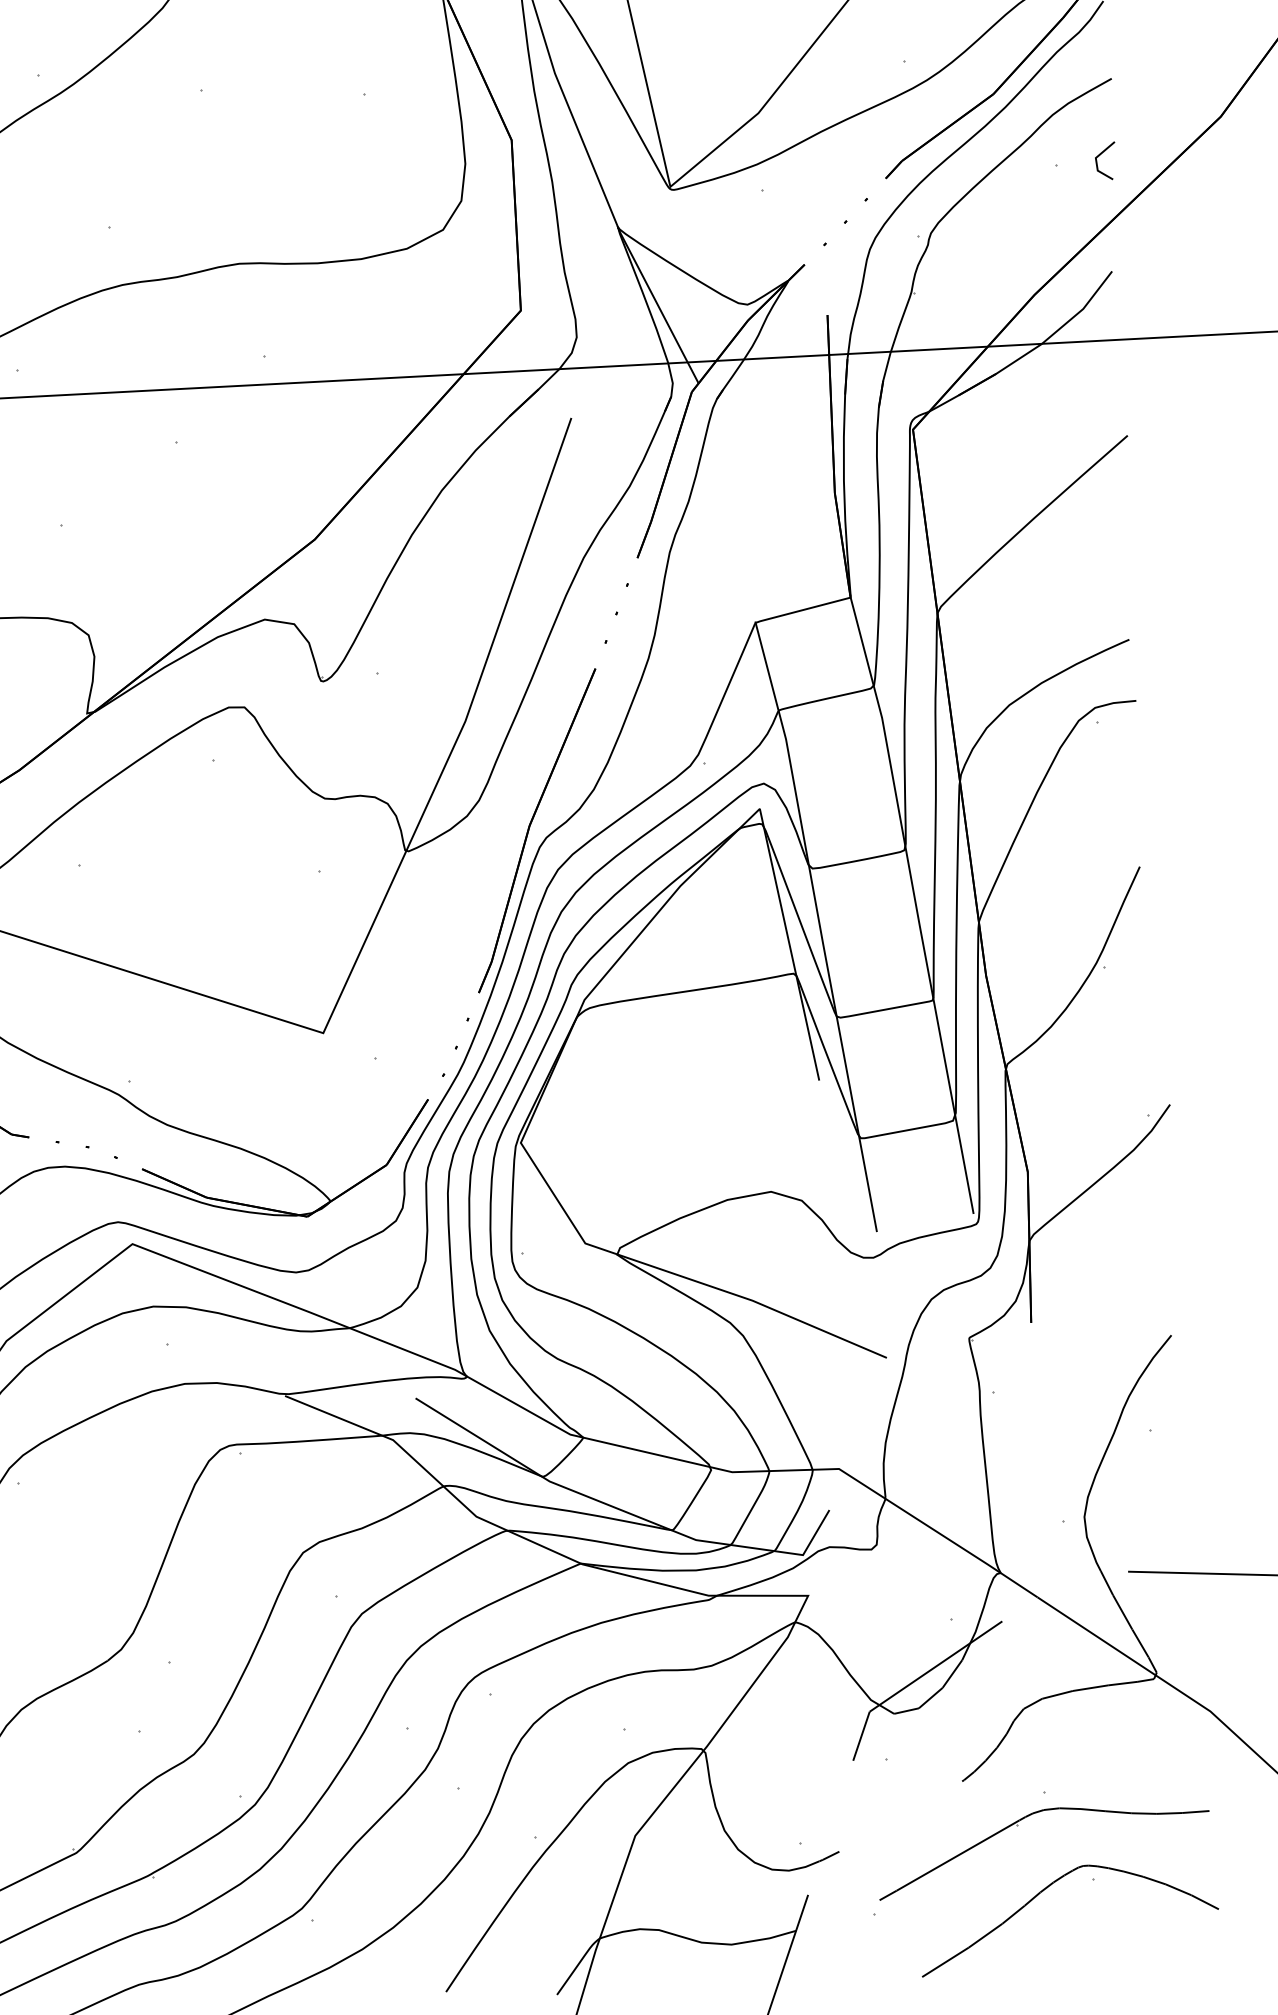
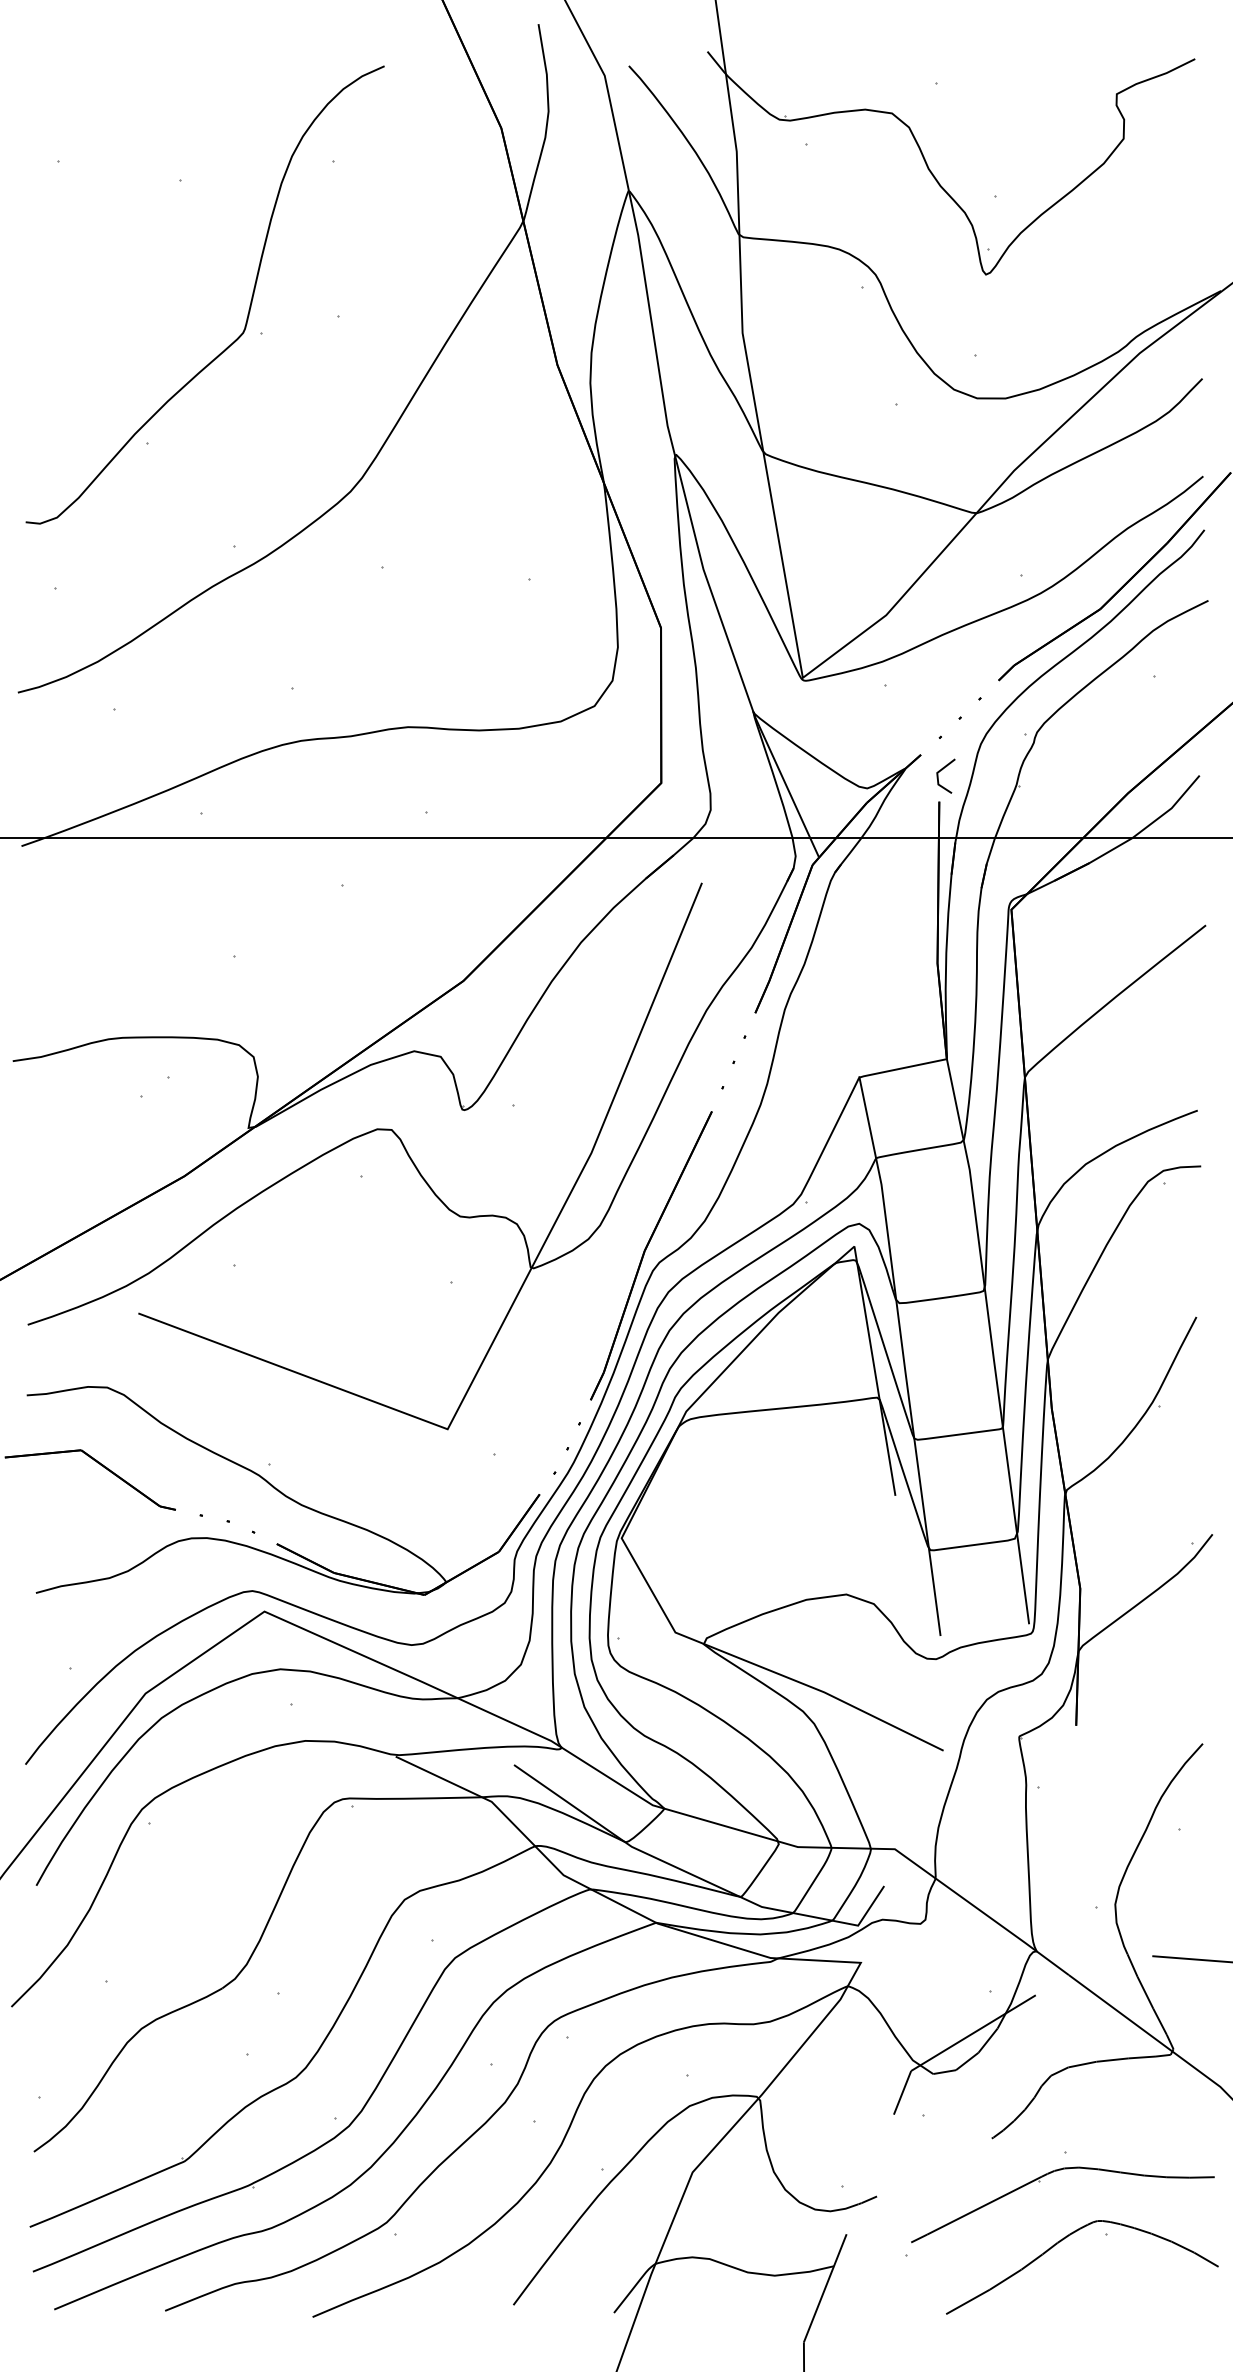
line: (1101, 155) -> (942, 770), moved

